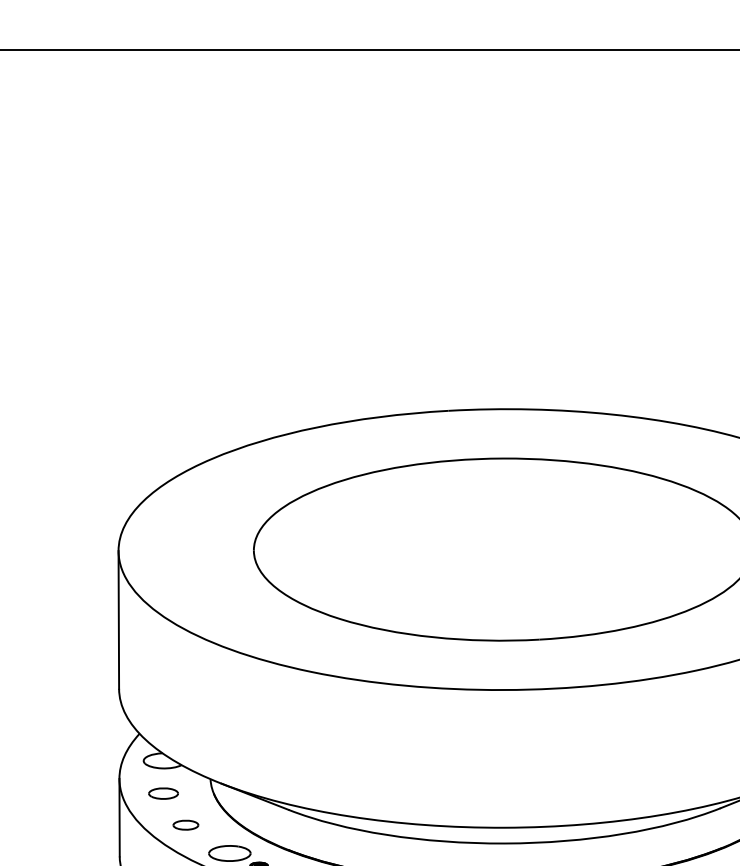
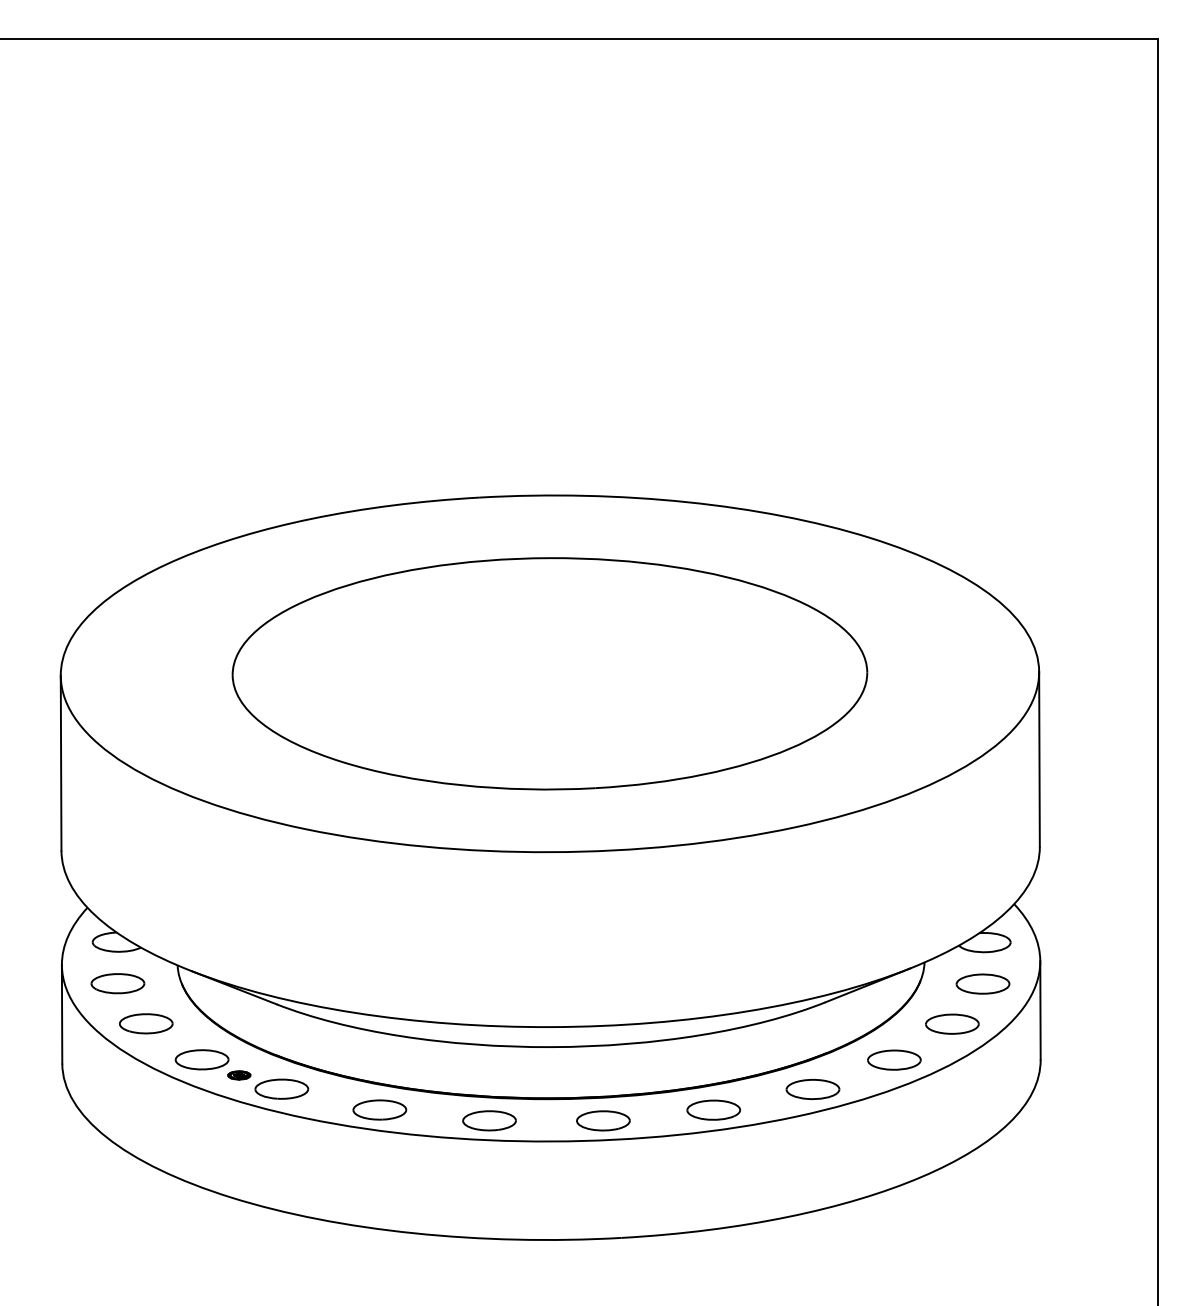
part: (163, 793) -> (117, 983), size x1.43
part: (186, 824) -> (146, 1023), size x1.67

